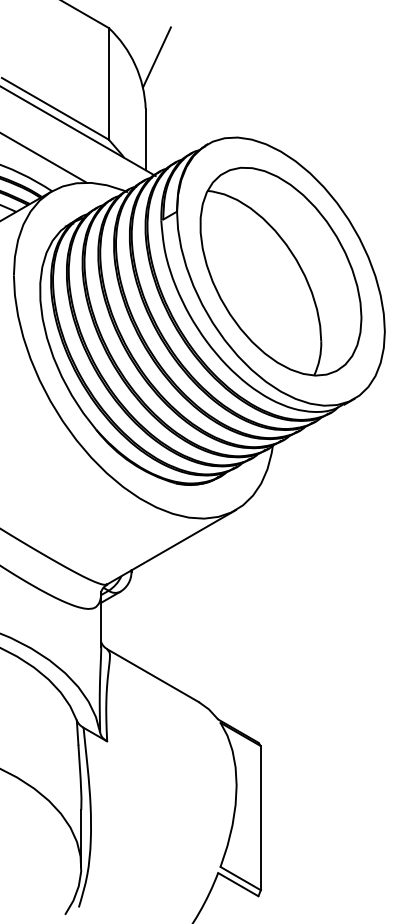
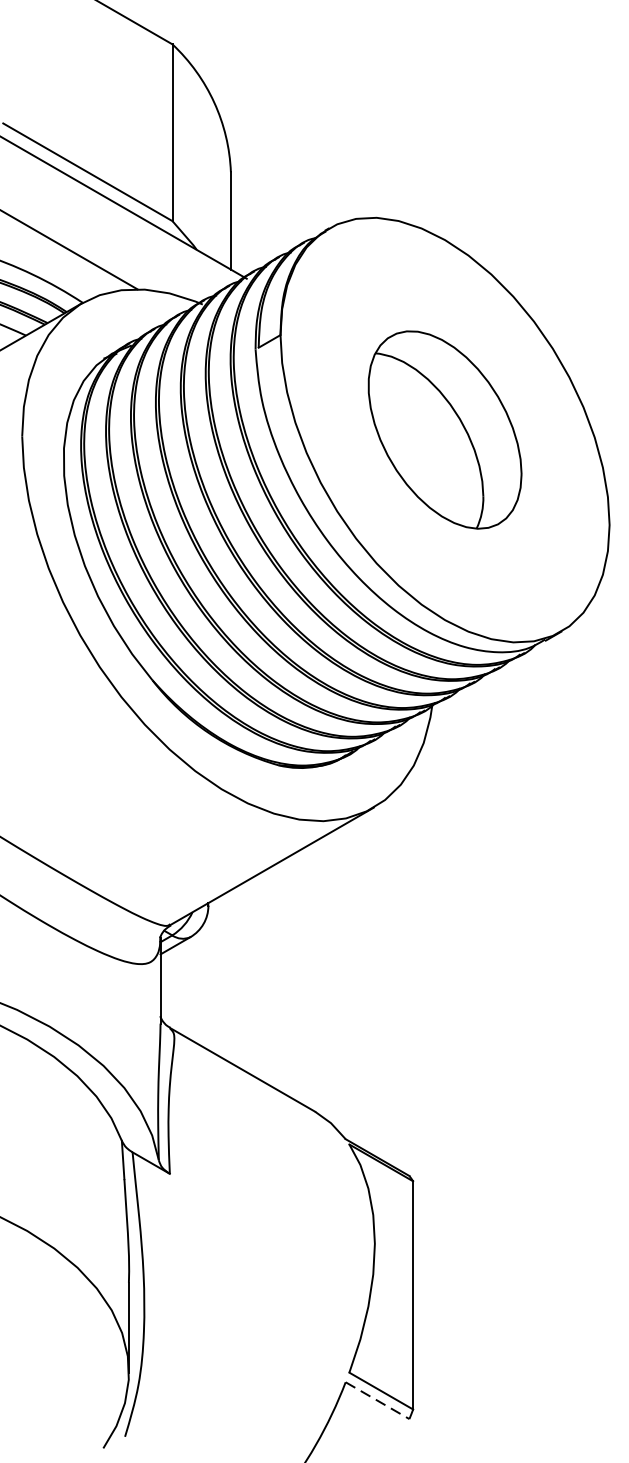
line: (156, 57) -> (248, 91), removed
part: (280, 271) -> (444, 429), size x0.6
line: (238, 884) -> (377, 1400), solid -> dashed

